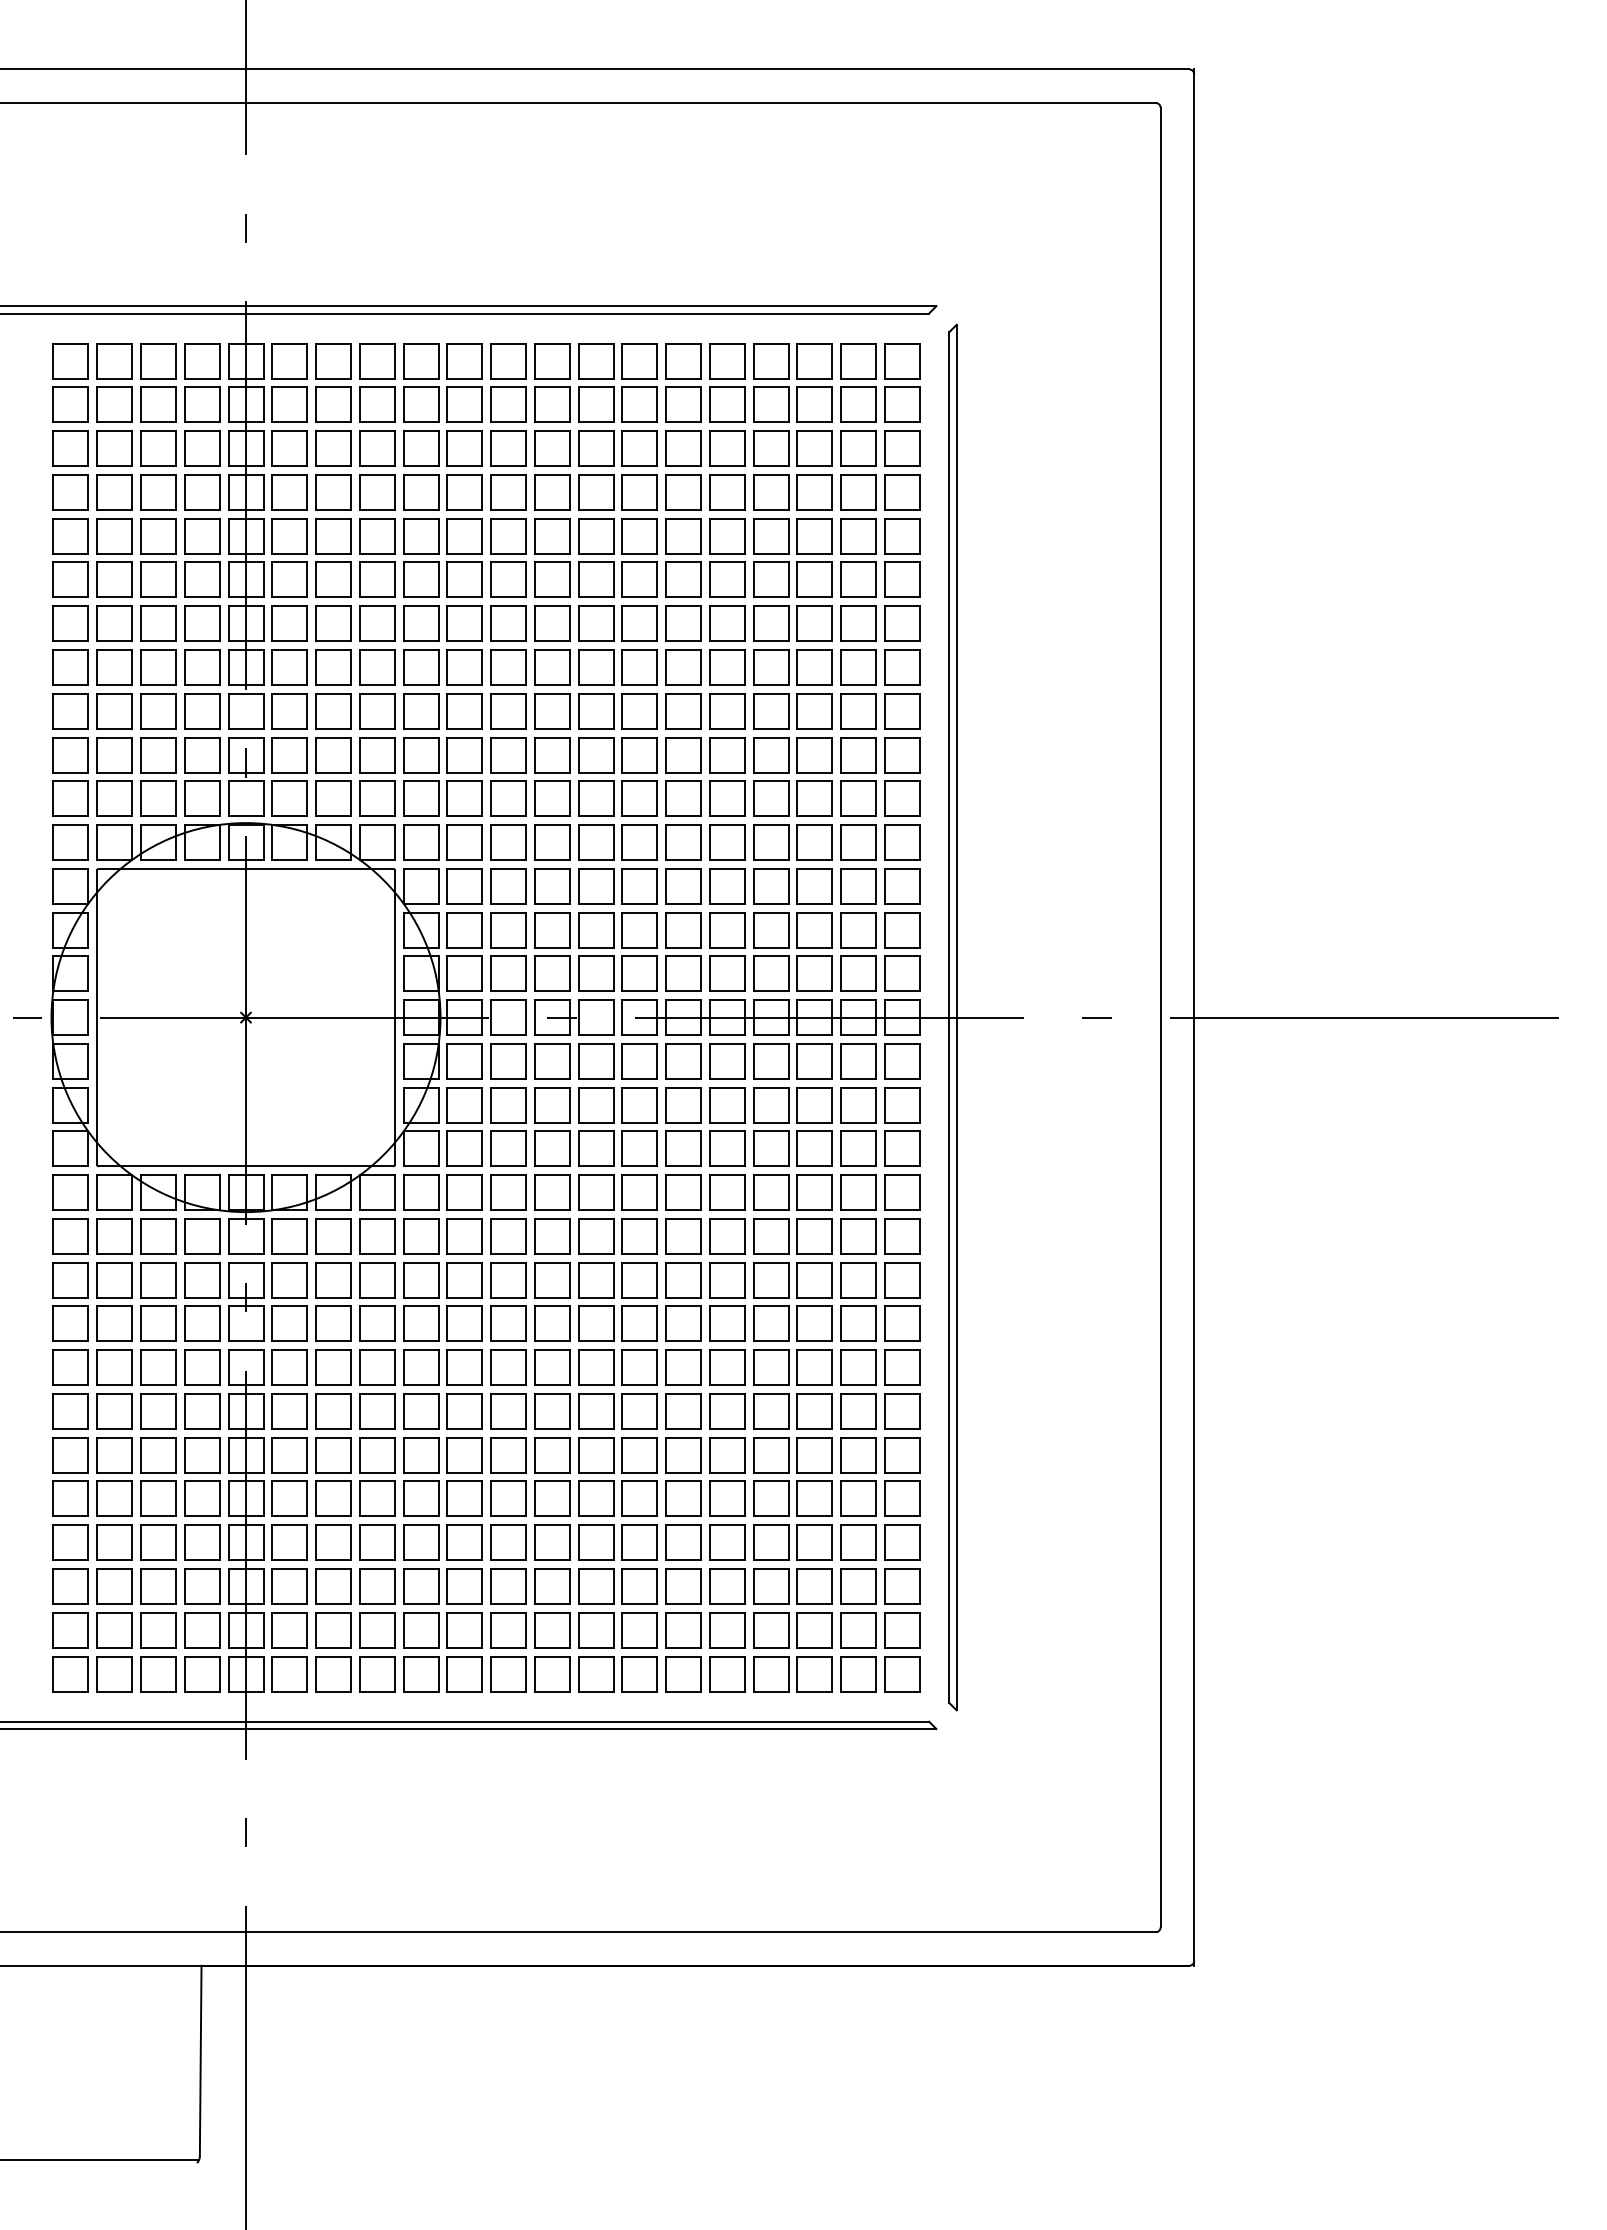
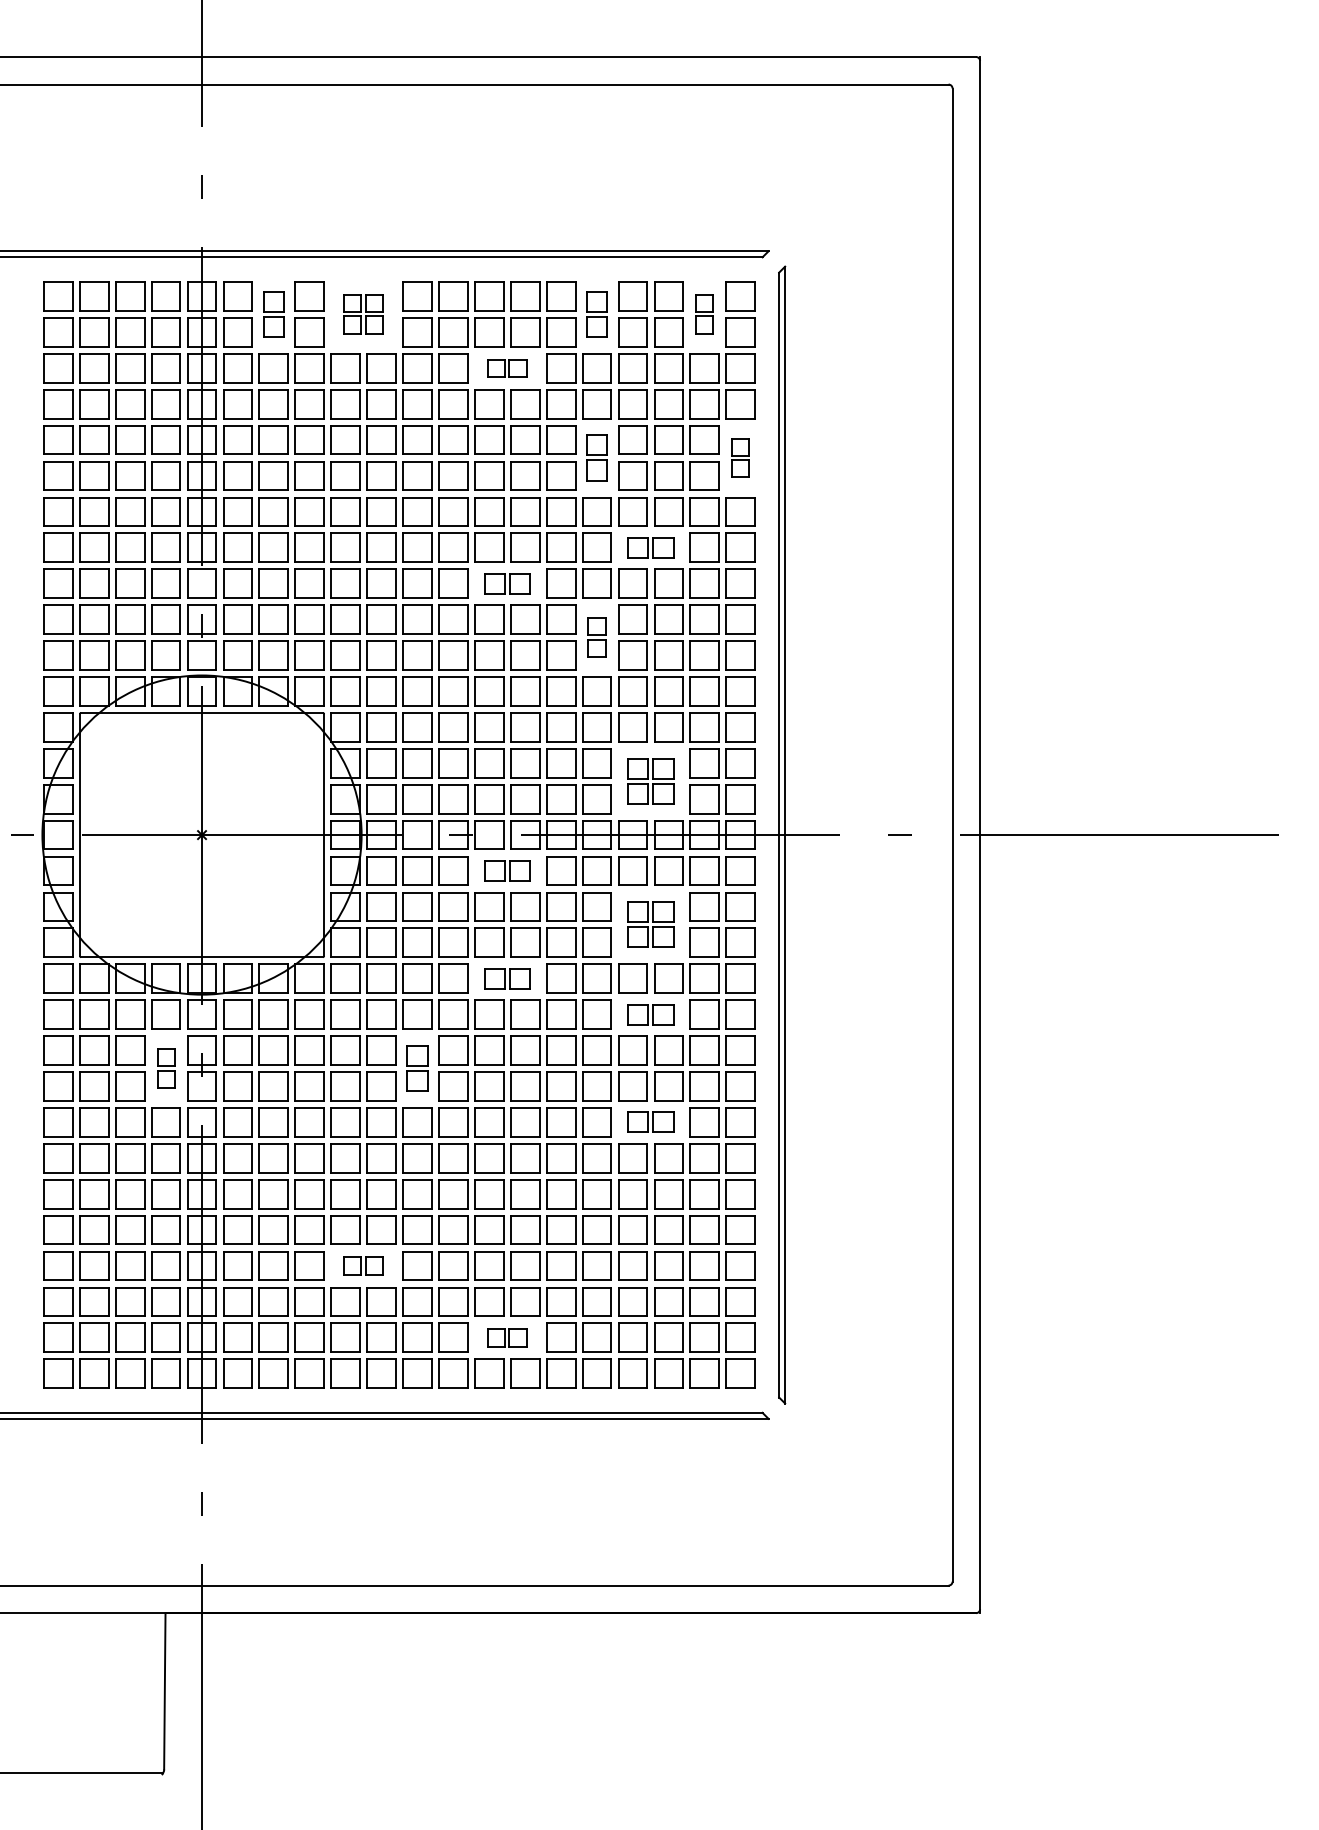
part: (333, 382) -> (273, 313), size x0.7
part: (442, 382) -> (363, 313), size x0.6
part: (727, 382) -> (597, 313), size x0.7
part: (858, 382) -> (704, 313), size x0.6
part: (617, 448) -> (506, 368), size x0.6
part: (727, 557) -> (597, 457), size x0.7
part: (902, 557) -> (740, 457), size x0.6
part: (792, 667) -> (650, 547), size x0.7
part: (617, 711) -> (506, 583), size x0.7
part: (727, 776) -> (597, 637), size x0.6
part: (792, 951) -> (650, 780), size x0.7
part: (617, 1061) -> (506, 871), size x0.7
part: (792, 1126) -> (650, 924), size x0.7
part: (617, 1192) -> (506, 978), size x0.7
part: (792, 1236) -> (650, 1014), size x0.7
part: (202, 1301) -> (166, 1068), size x0.6
part: (508, 1301) -> (417, 1068), size x0.7
part: (792, 1367) -> (650, 1122), size x0.7
part: (442, 1542) -> (363, 1265), size x0.6
part: (617, 1630) -> (506, 1338), size x0.6

